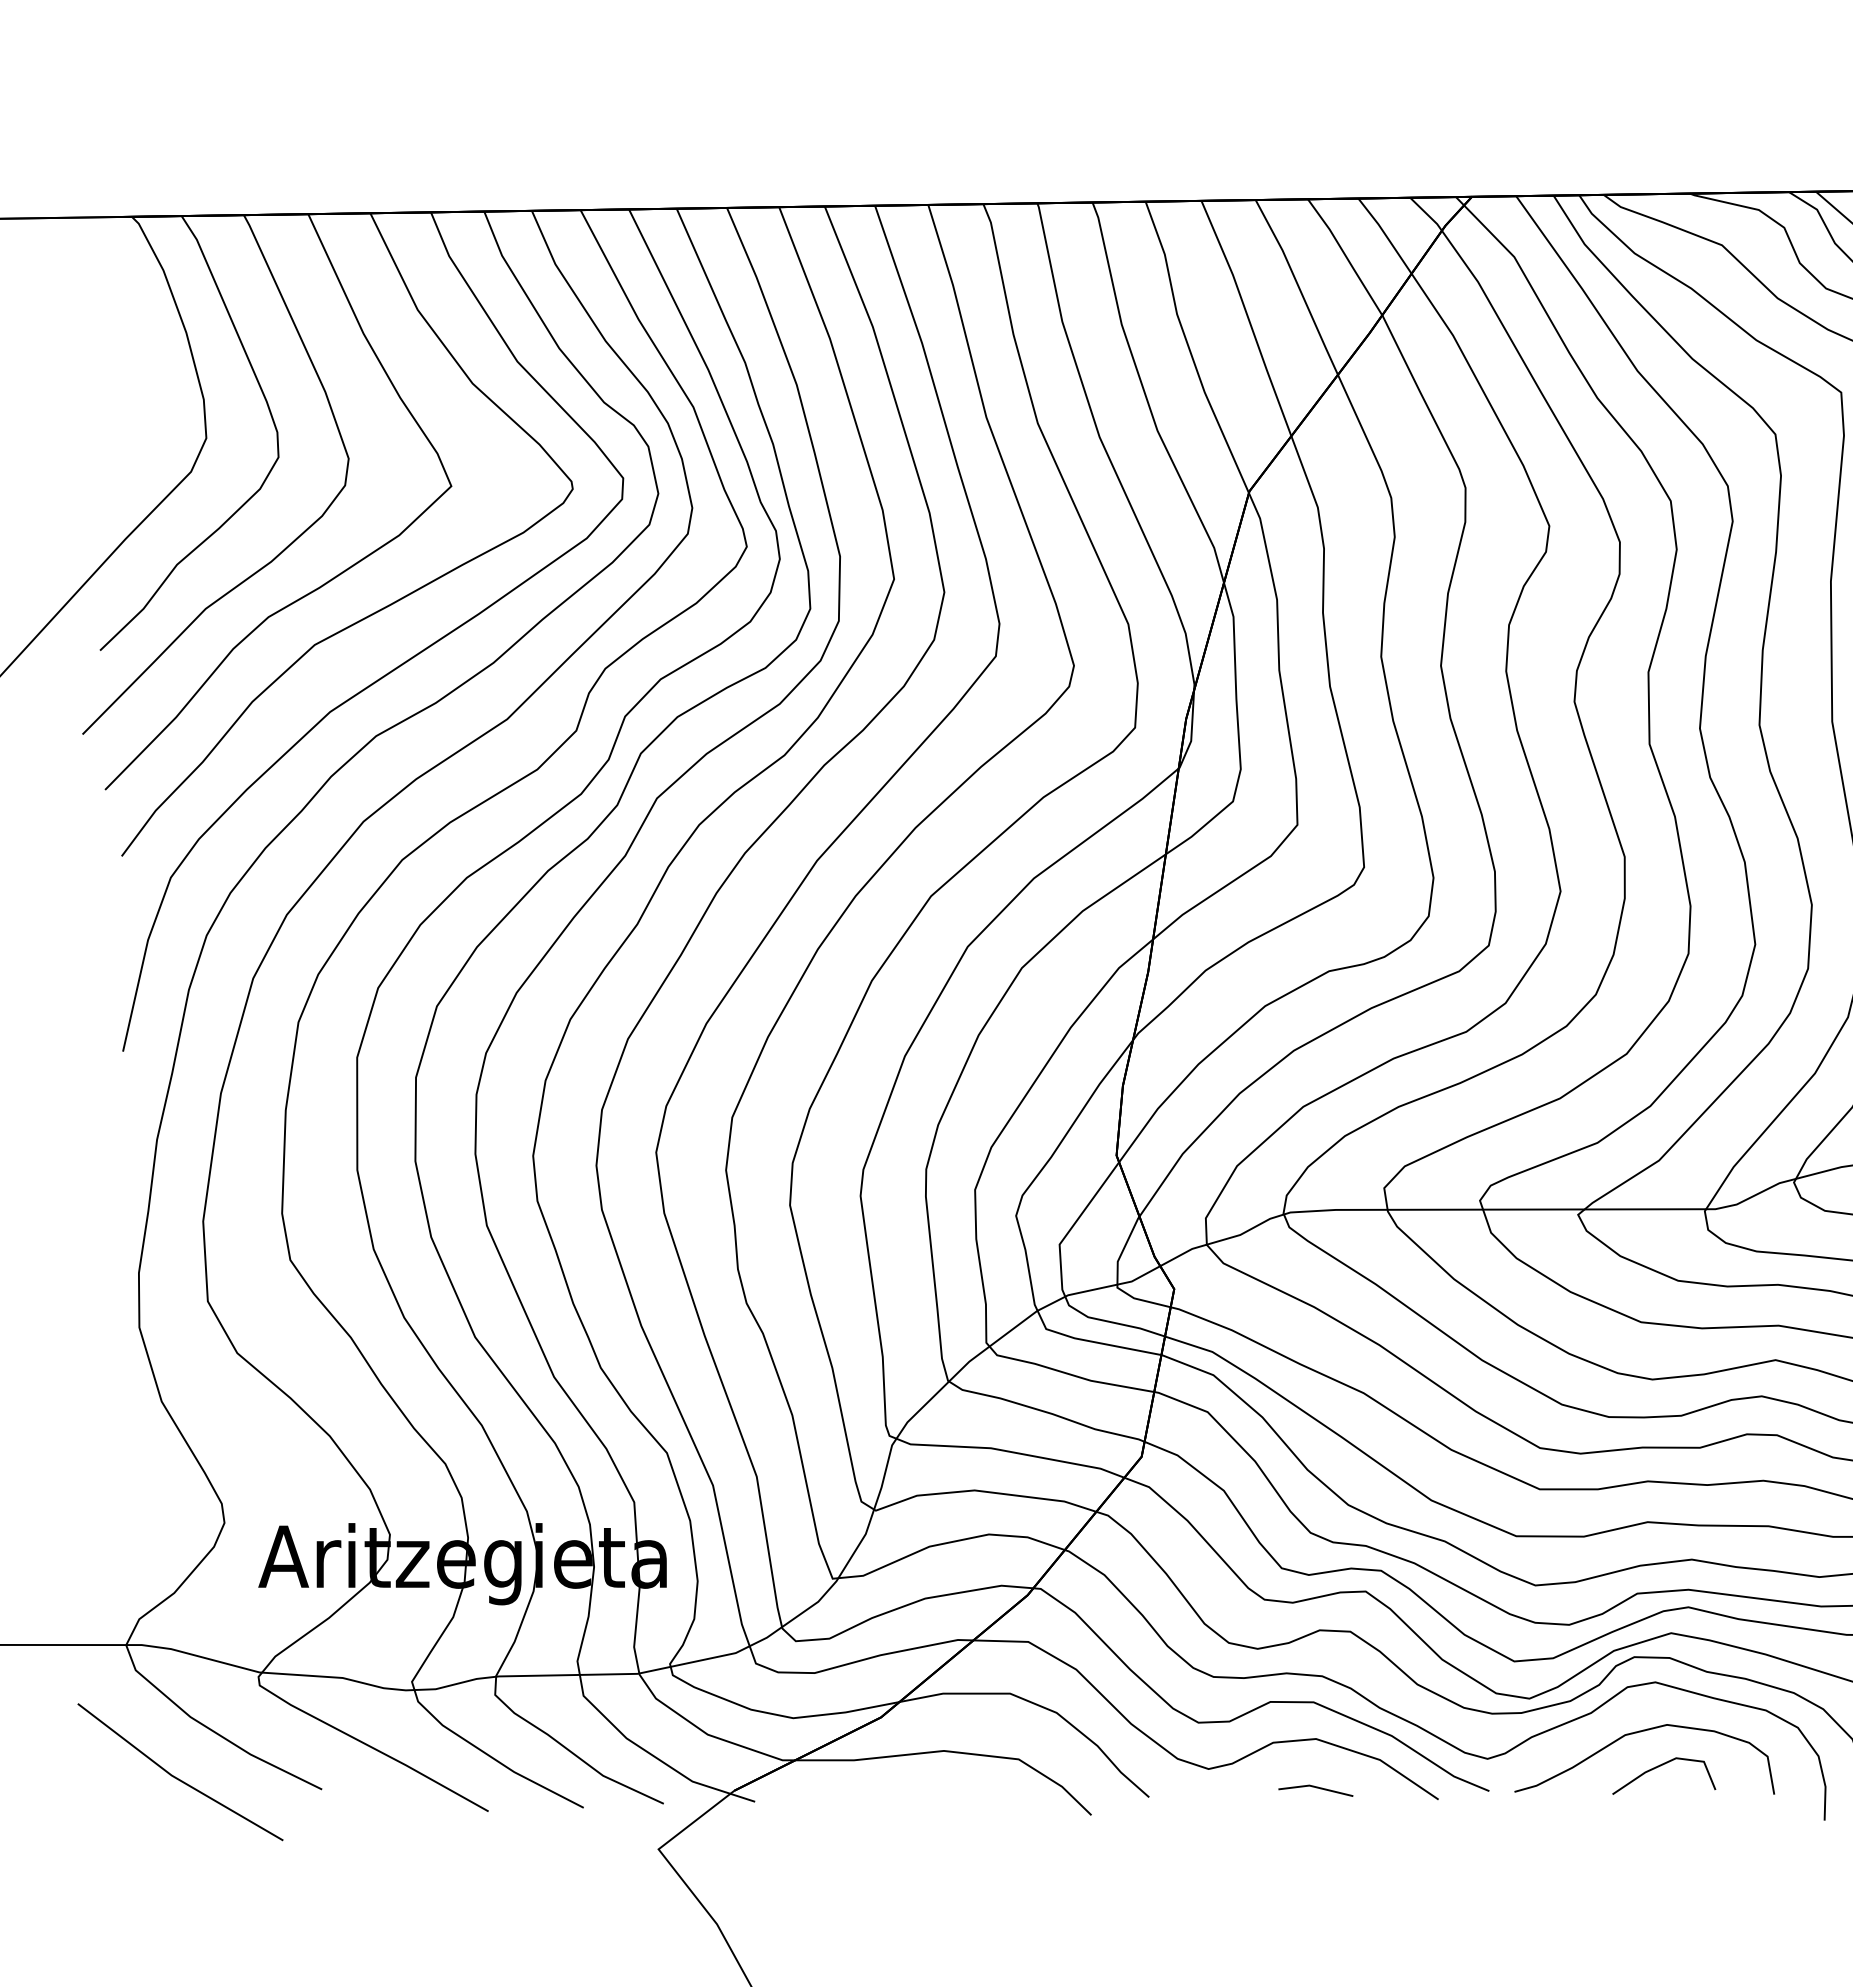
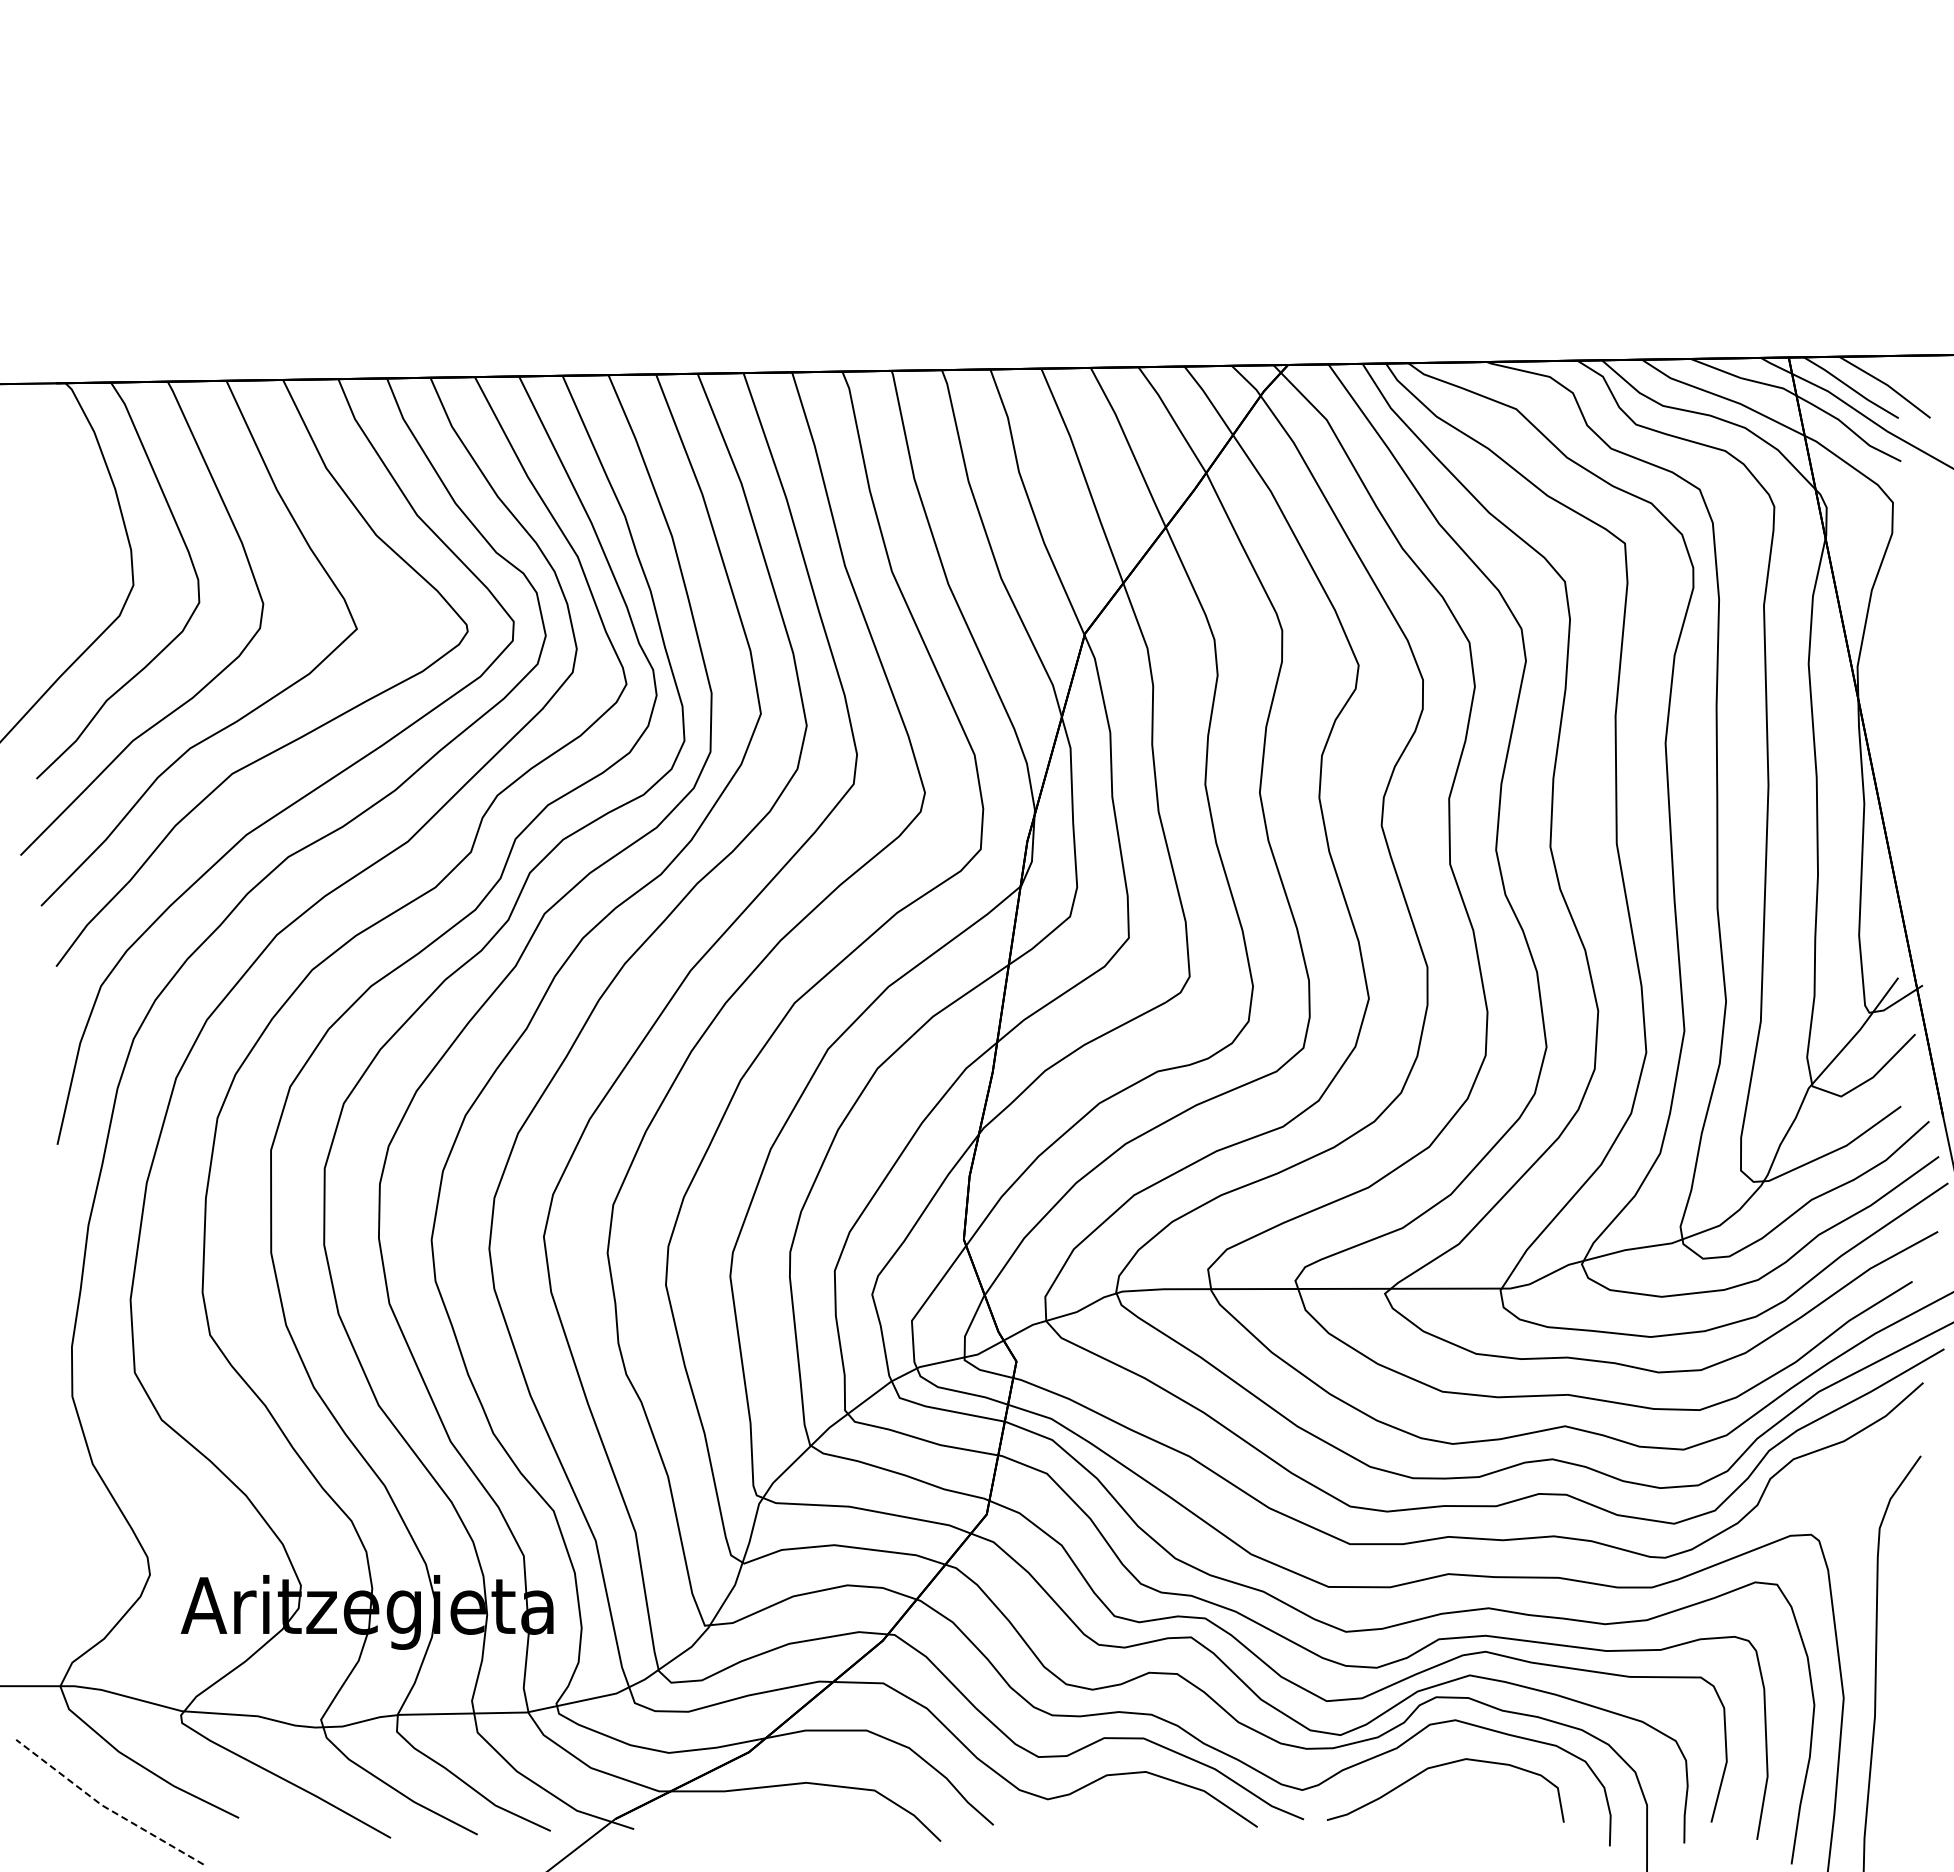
line: (1659, 1767) -> (1459, 1797), removed
line: (175, 1777) -> (105, 1807), solid -> dashed
line: (1315, 1787) -> (1145, 1816), removed

